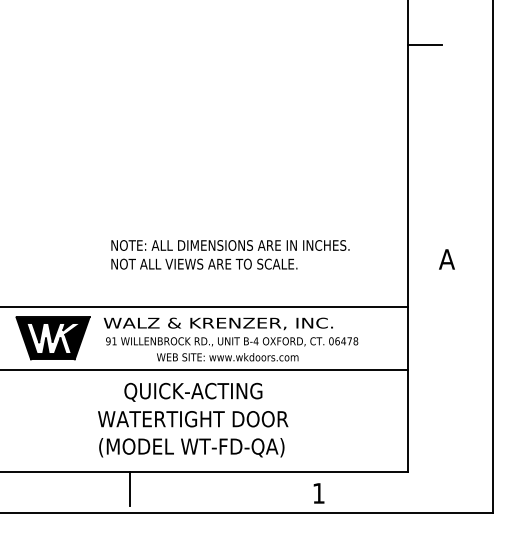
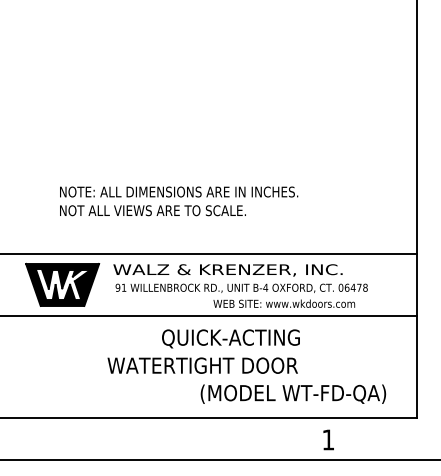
text: (230, 254) -> (179, 201), moved
text: (227, 357) -> (284, 304), moved
text: (193, 391) -> (231, 338), moved
text: (191, 447) -> (293, 394), moved
line: (130, 488) -> (140, 435), removed

